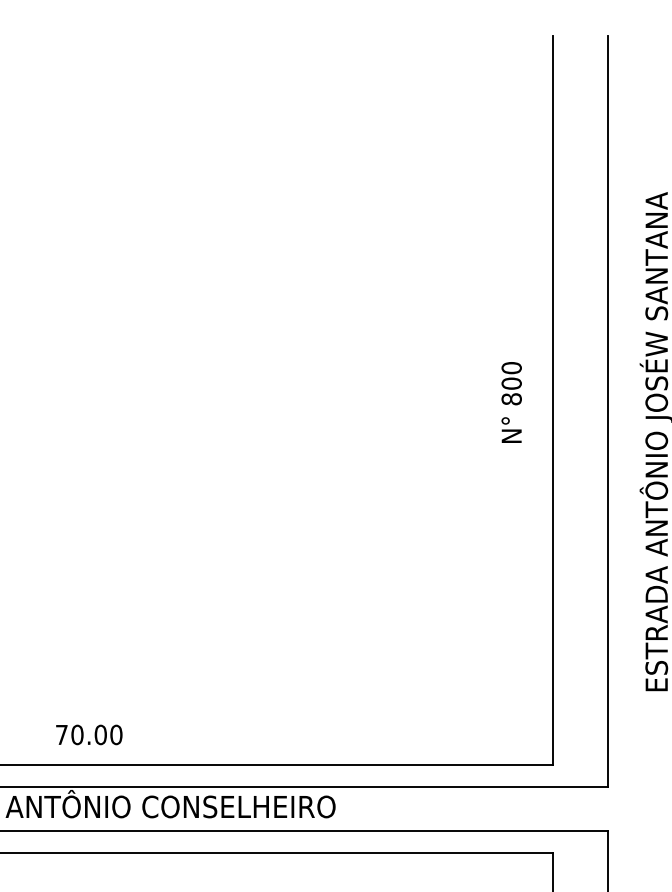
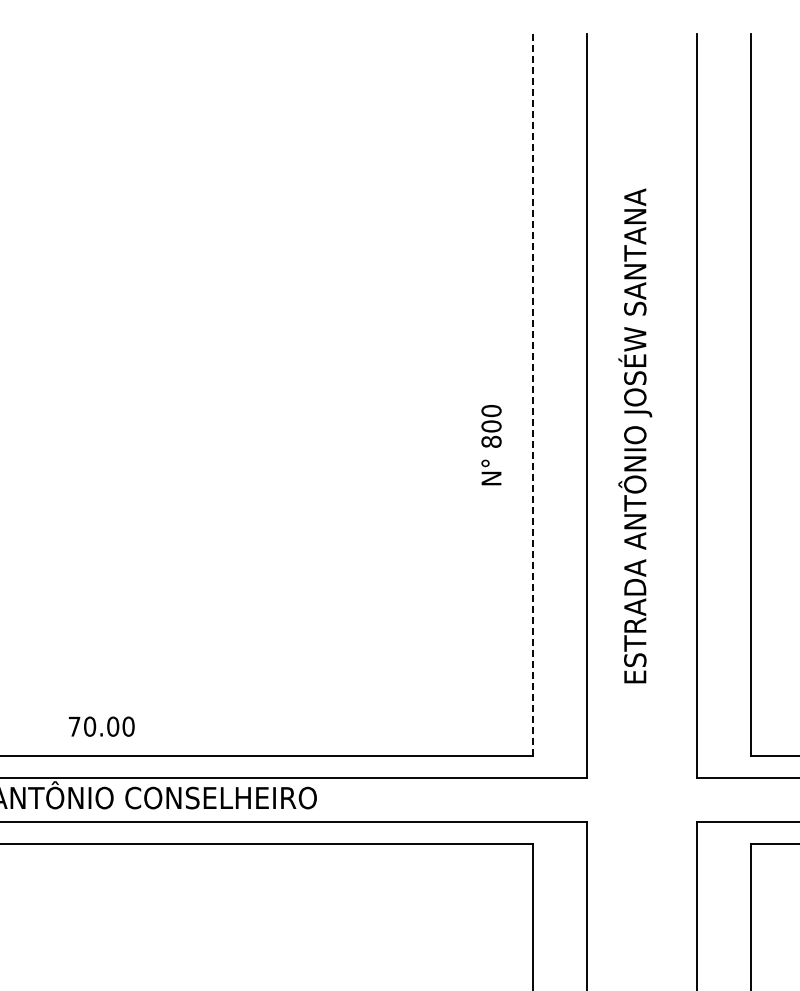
line: (553, 400) -> (532, 395), solid -> dashed
text: (511, 402) -> (491, 445), moved
text: (89, 734) -> (101, 726), moved

